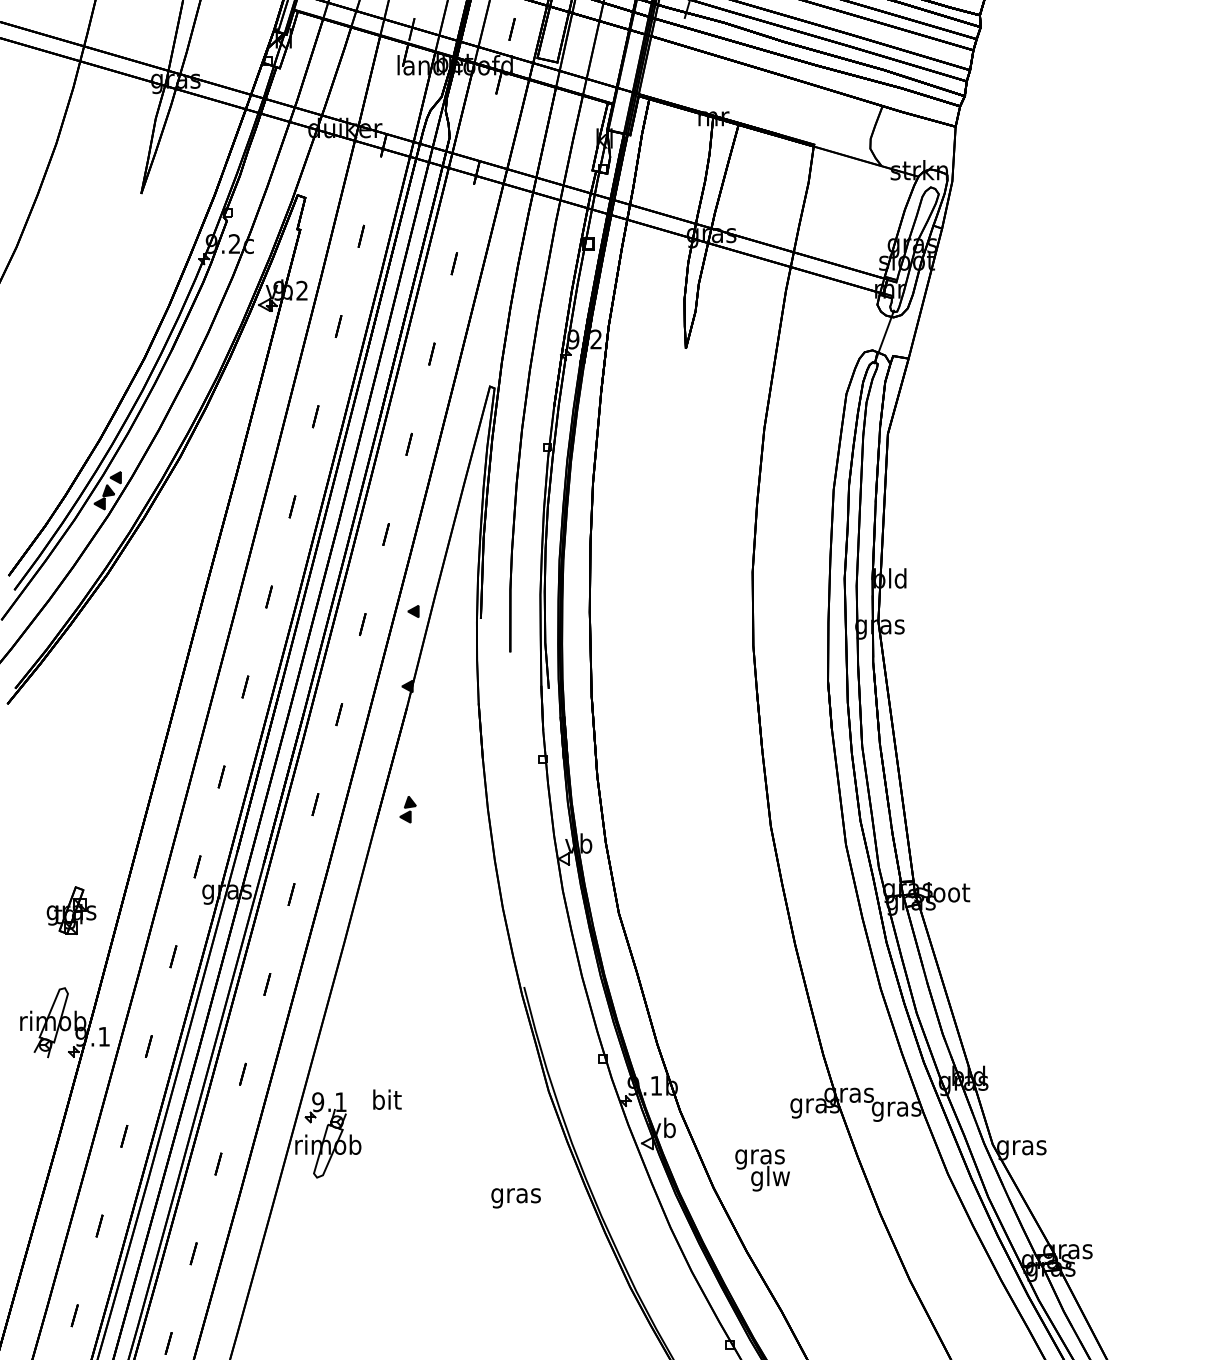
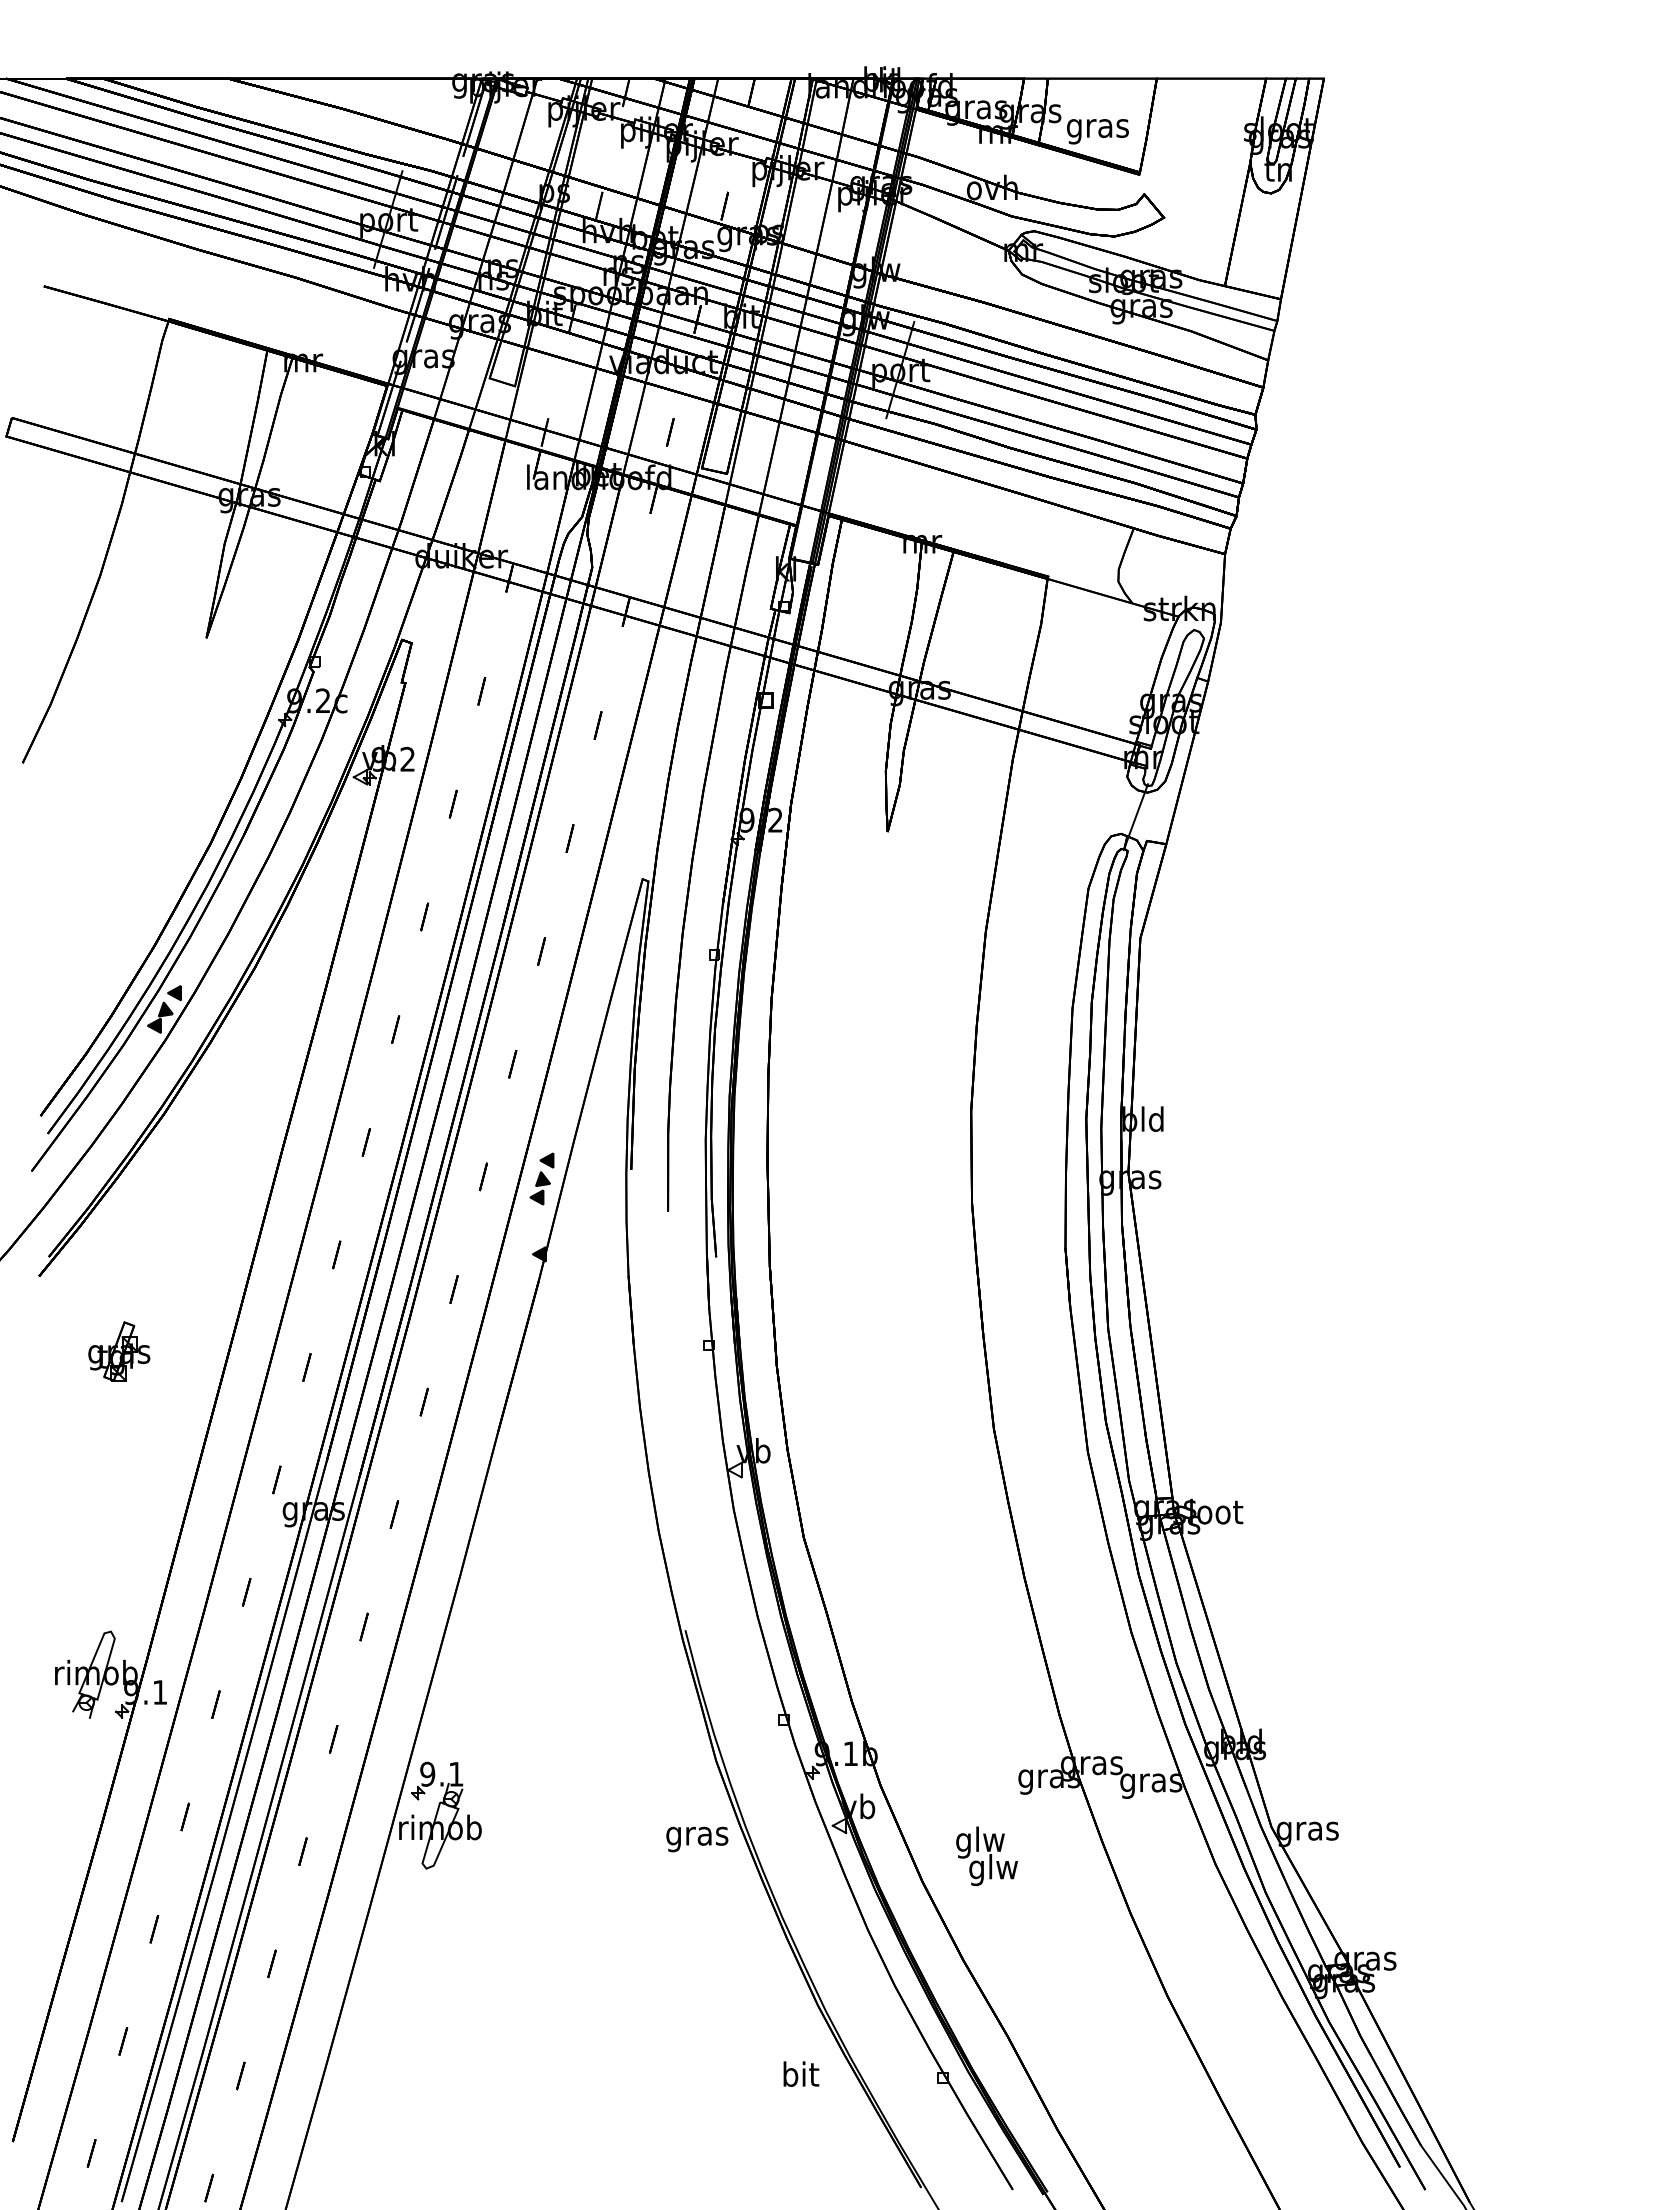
part: (407, 809) -> (539, 1188), moved
part: (71, 910) -> (119, 1351), moved
text: (387, 1099) -> (801, 2073), moved
text: (760, 1156) -> (980, 1842), gras -> glw
text: (516, 1198) -> (697, 1839), moved

